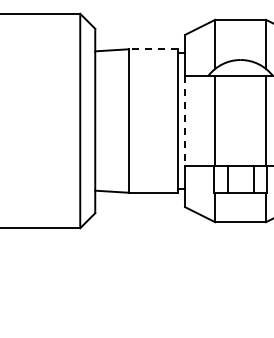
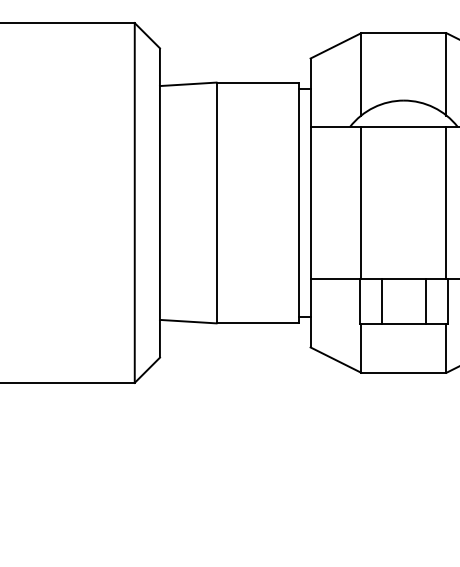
line: (153, 49) -> (257, 82), dashed -> solid
line: (185, 121) -> (311, 203), dashed -> solid

